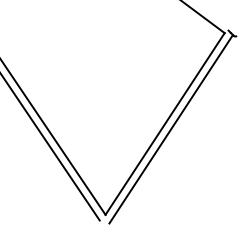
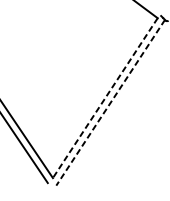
line: (165, 123) -> (105, 97), solid -> dashed
line: (171, 129) -> (110, 102), solid -> dashed

